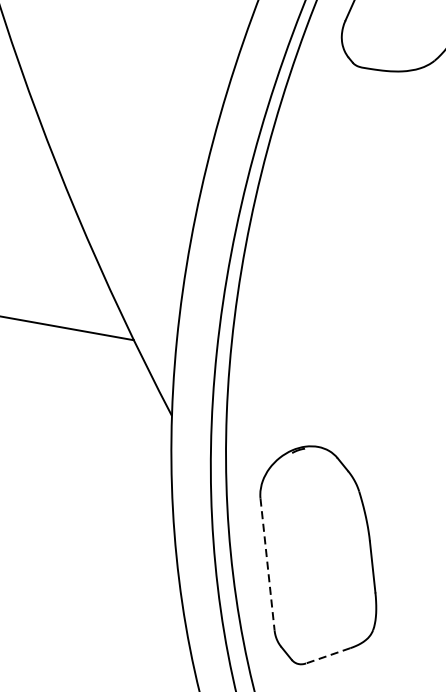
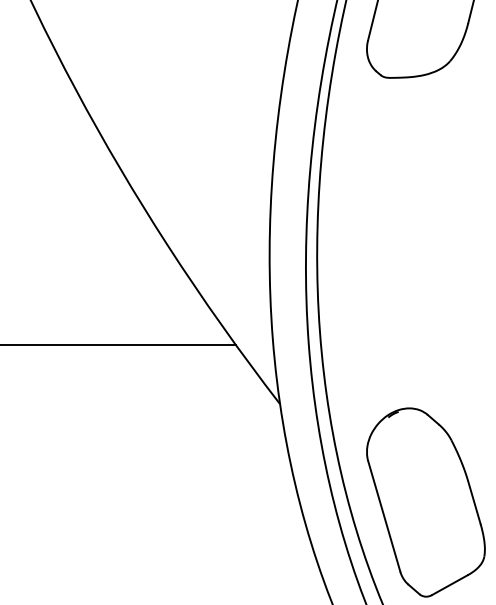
line: (267, 564) -> (384, 516), dashed -> solid
line: (327, 656) -> (449, 585), dashed -> solid

